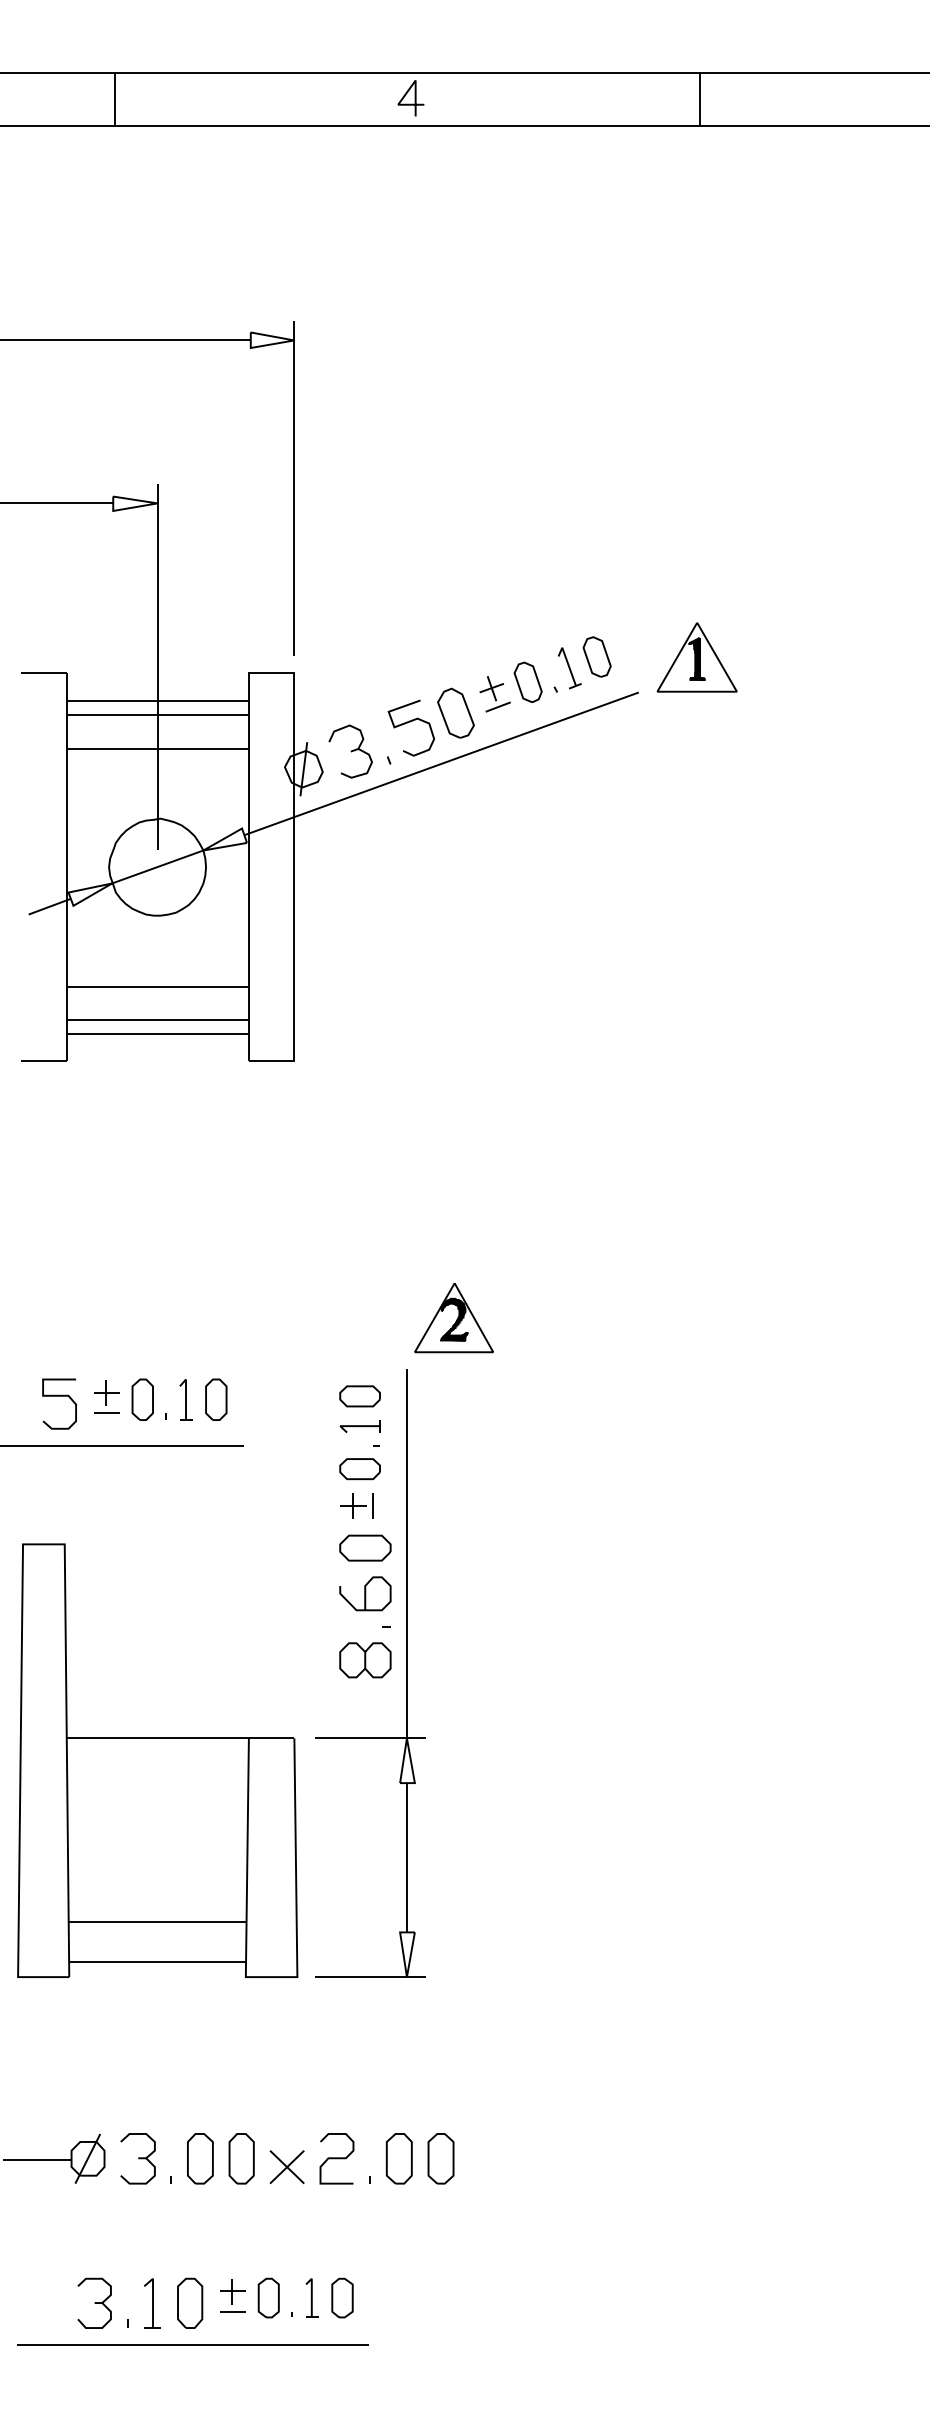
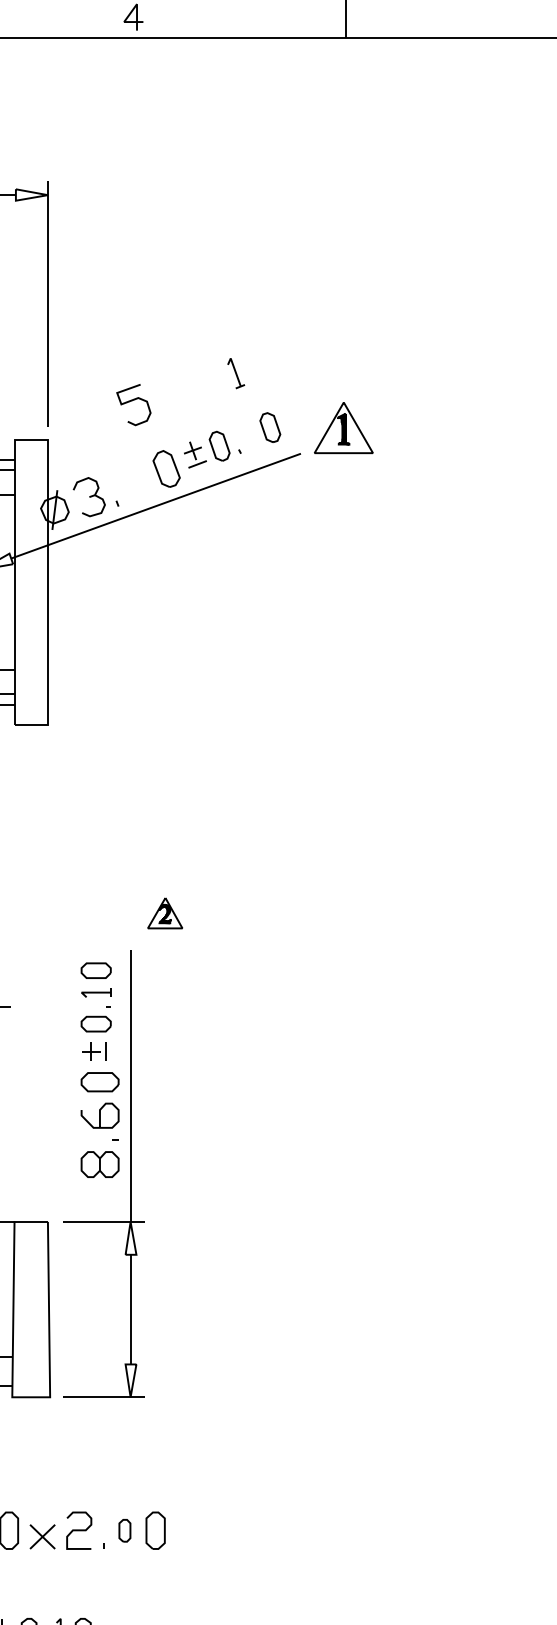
part: (569, 668) -> (236, 373), moved
curve: (410, 722) -> (133, 400), moved
part: (453, 1318) -> (164, 913), size x0.6
part: (398, 2158) -> (124, 1530), size x0.6

